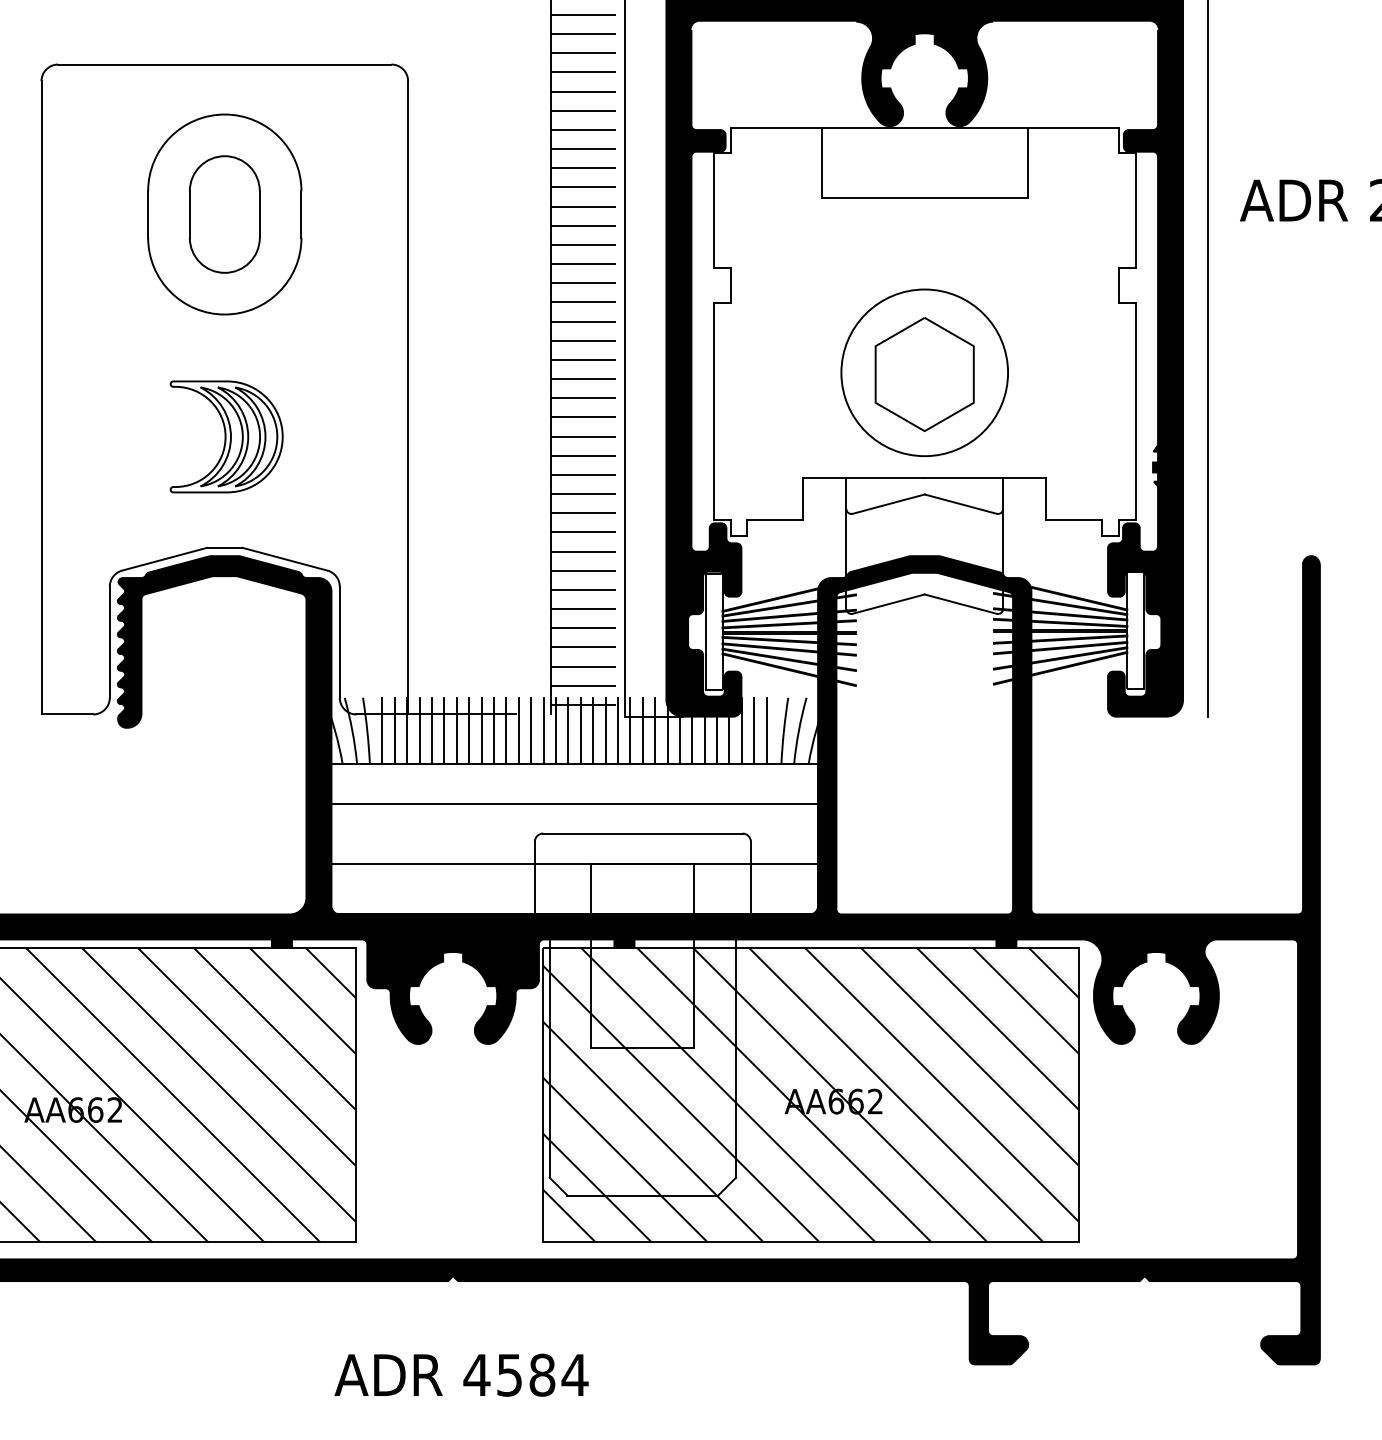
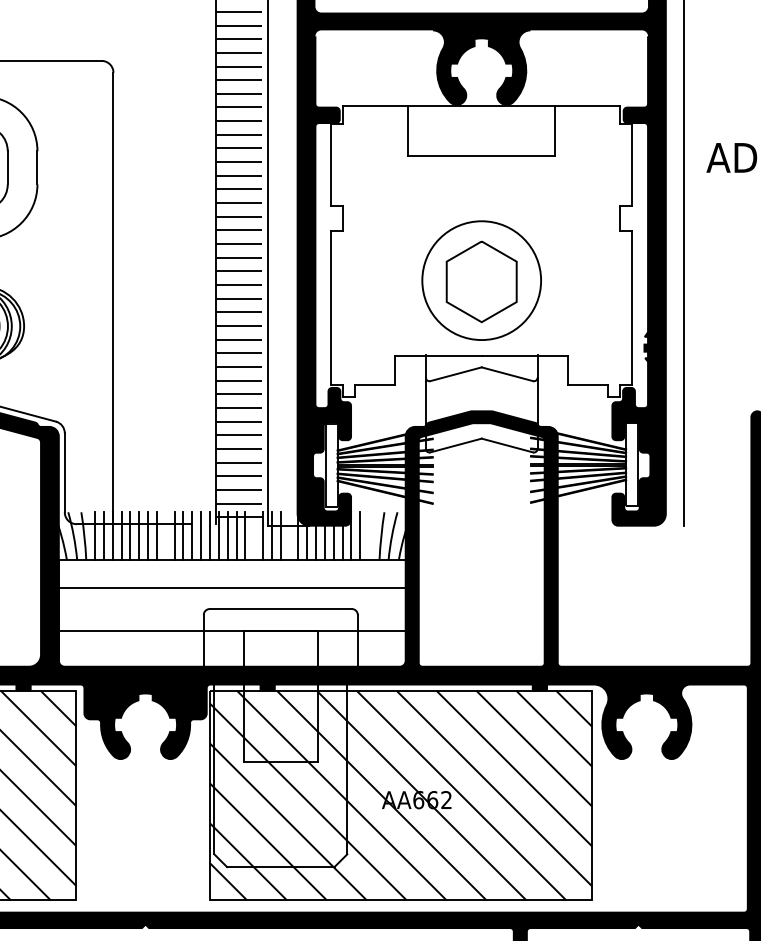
line: (481, 730) -> (165, 535), removed
line: (605, 730) -> (254, 535), removed
line: (655, 730) -> (289, 535), removed
line: (766, 730) -> (368, 535), removed

